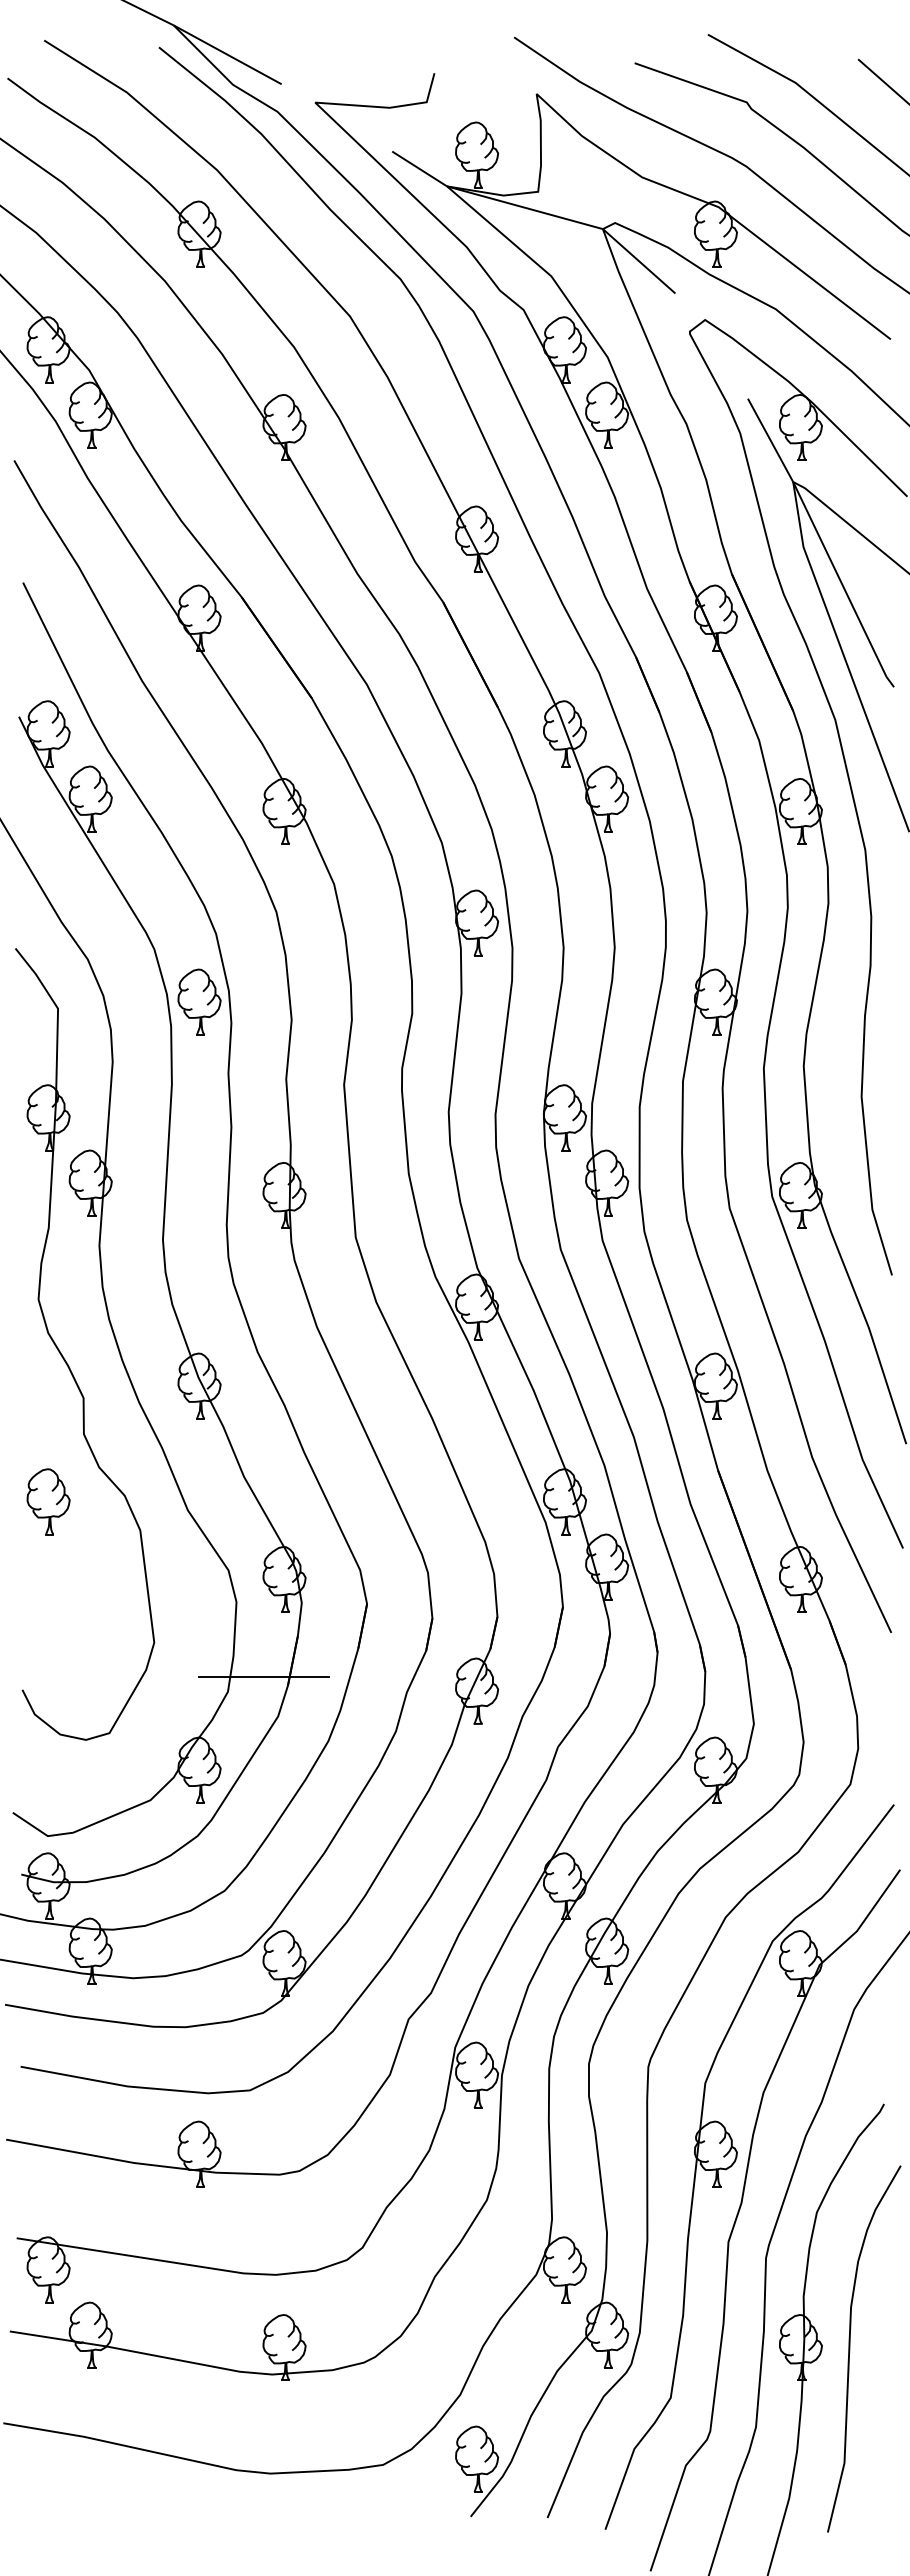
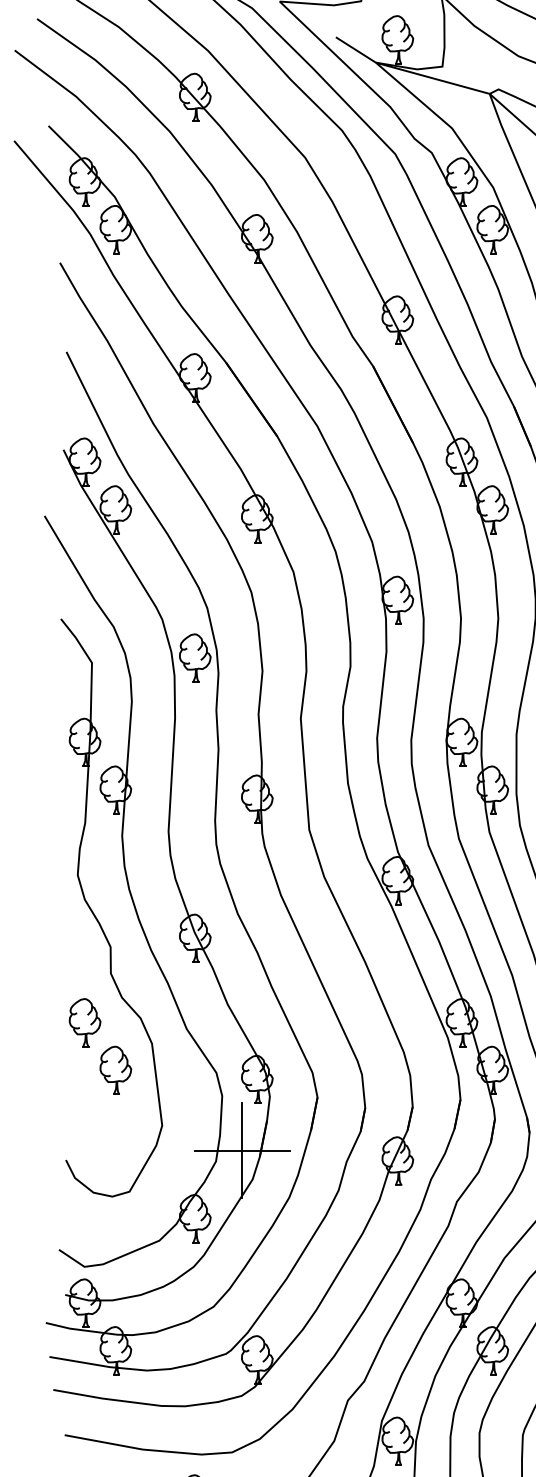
part: (90, 1566) -> (115, 1070), added
line: (263, 1676) -> (241, 1150), added

